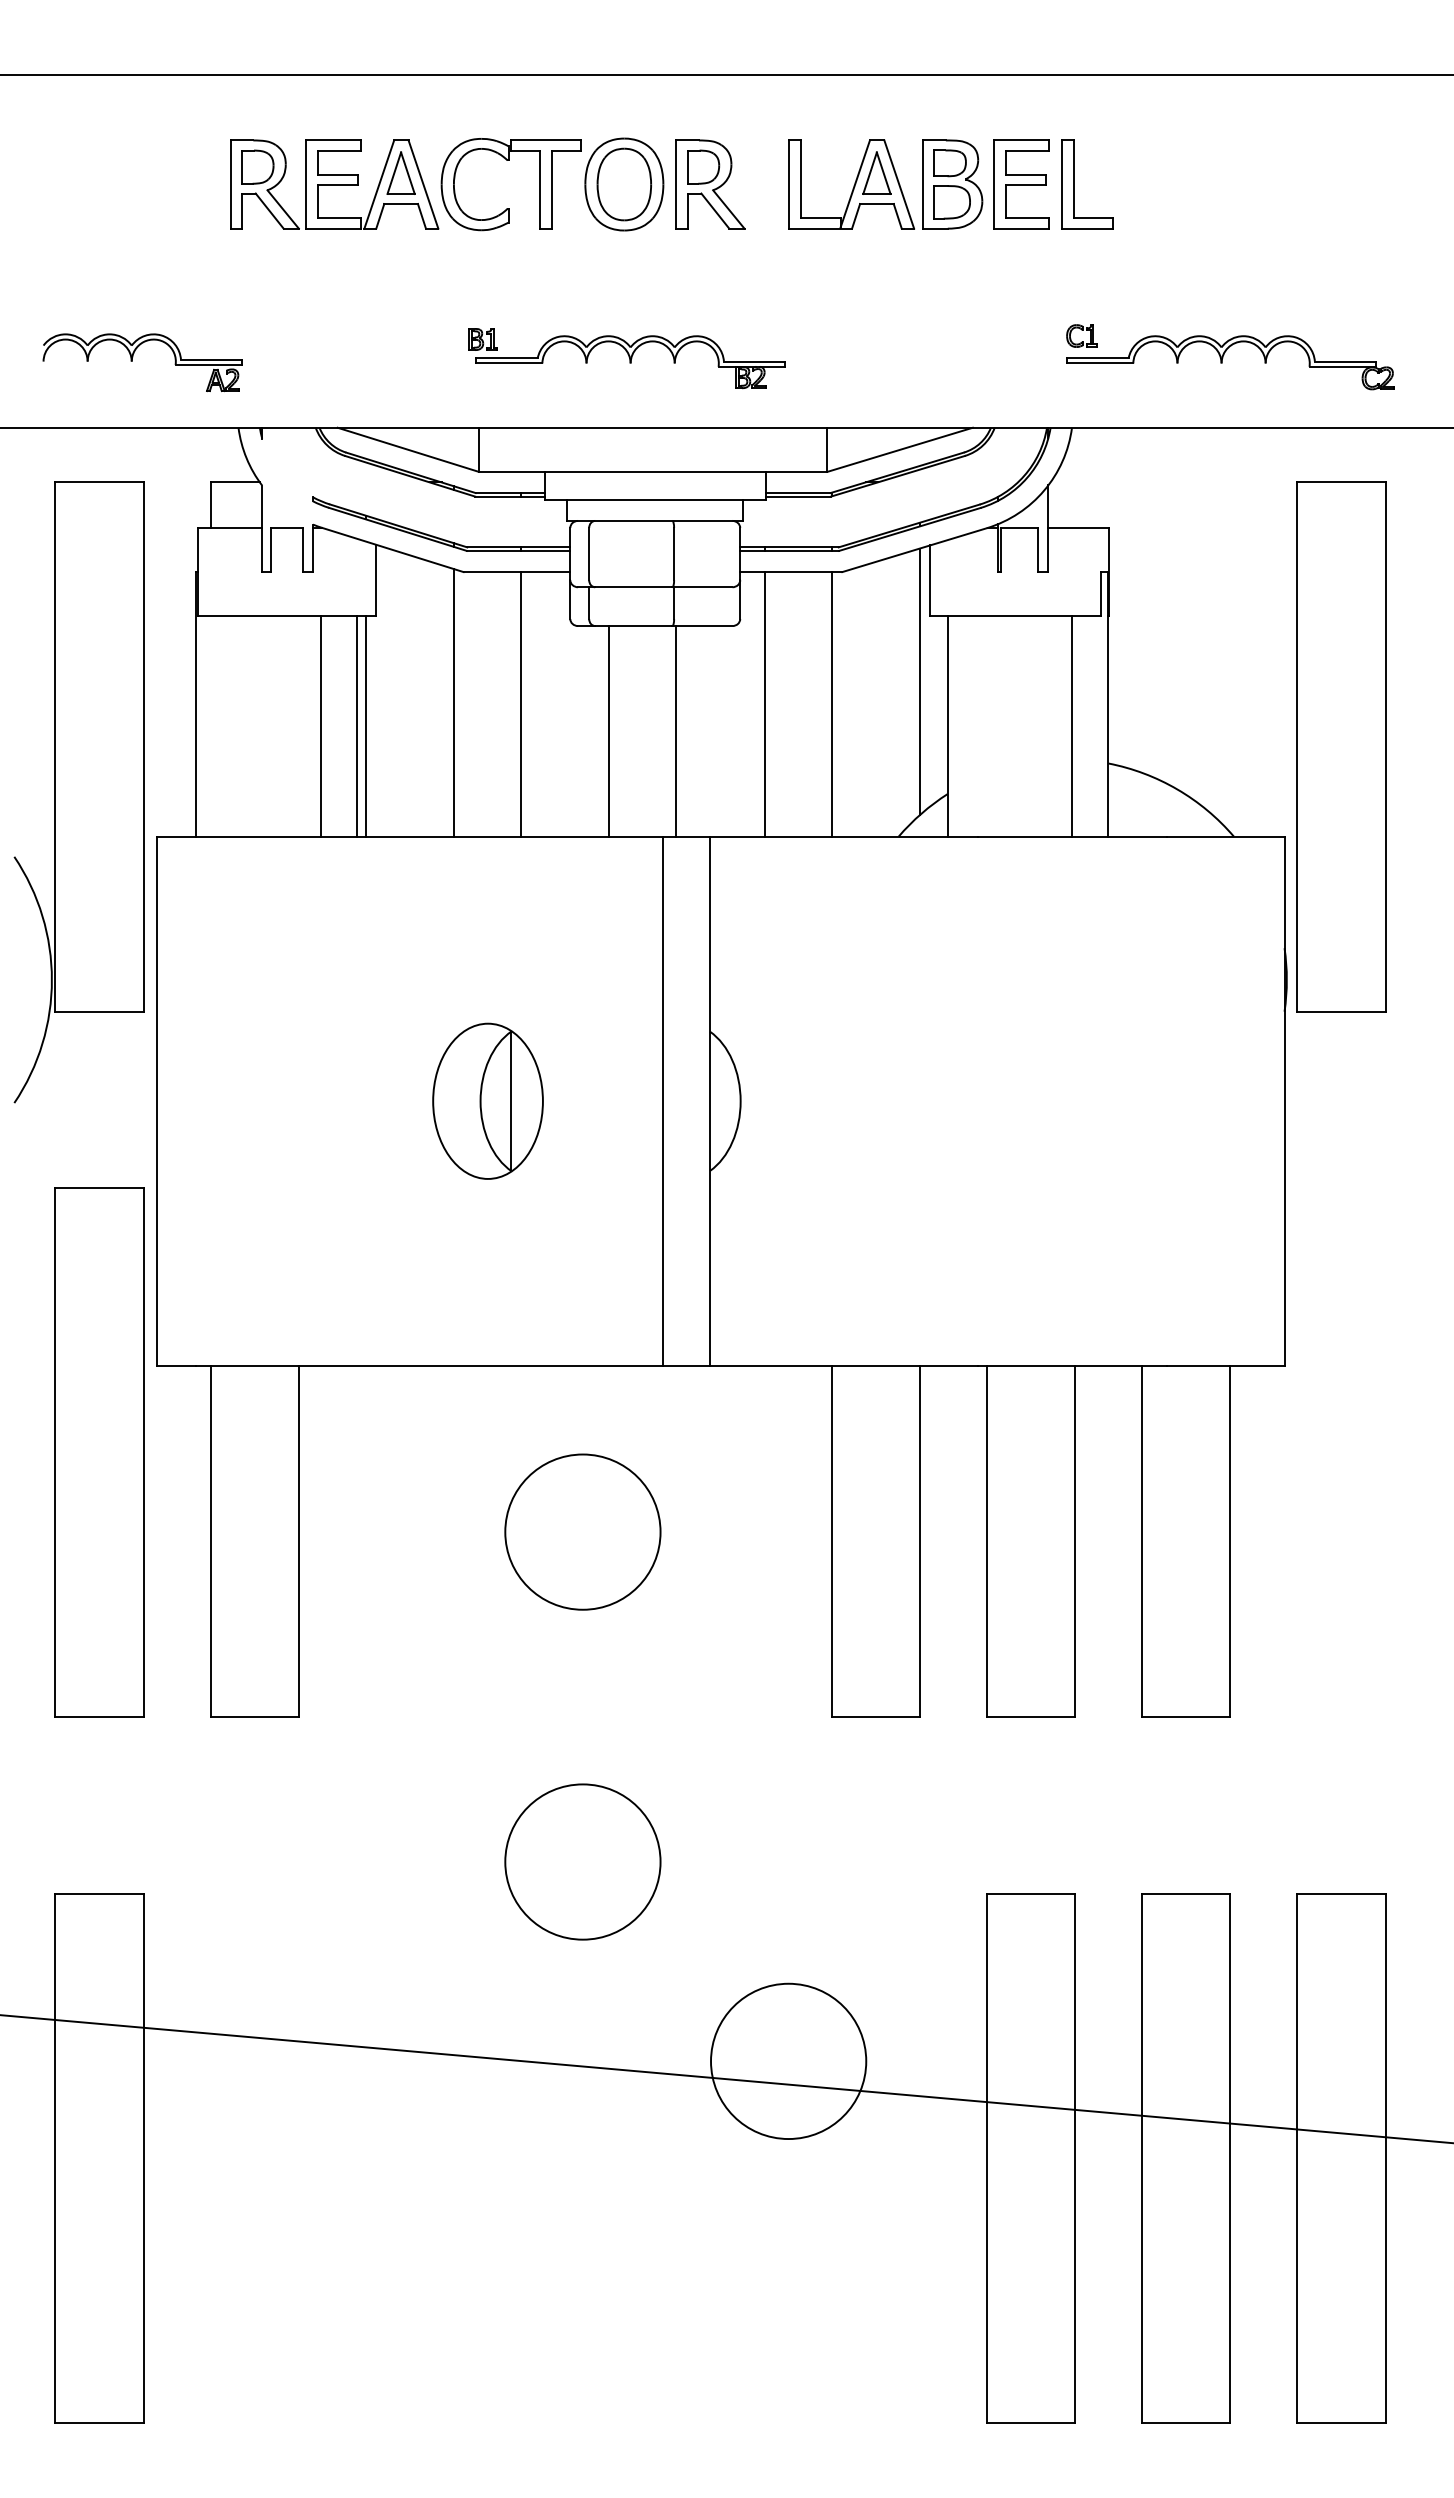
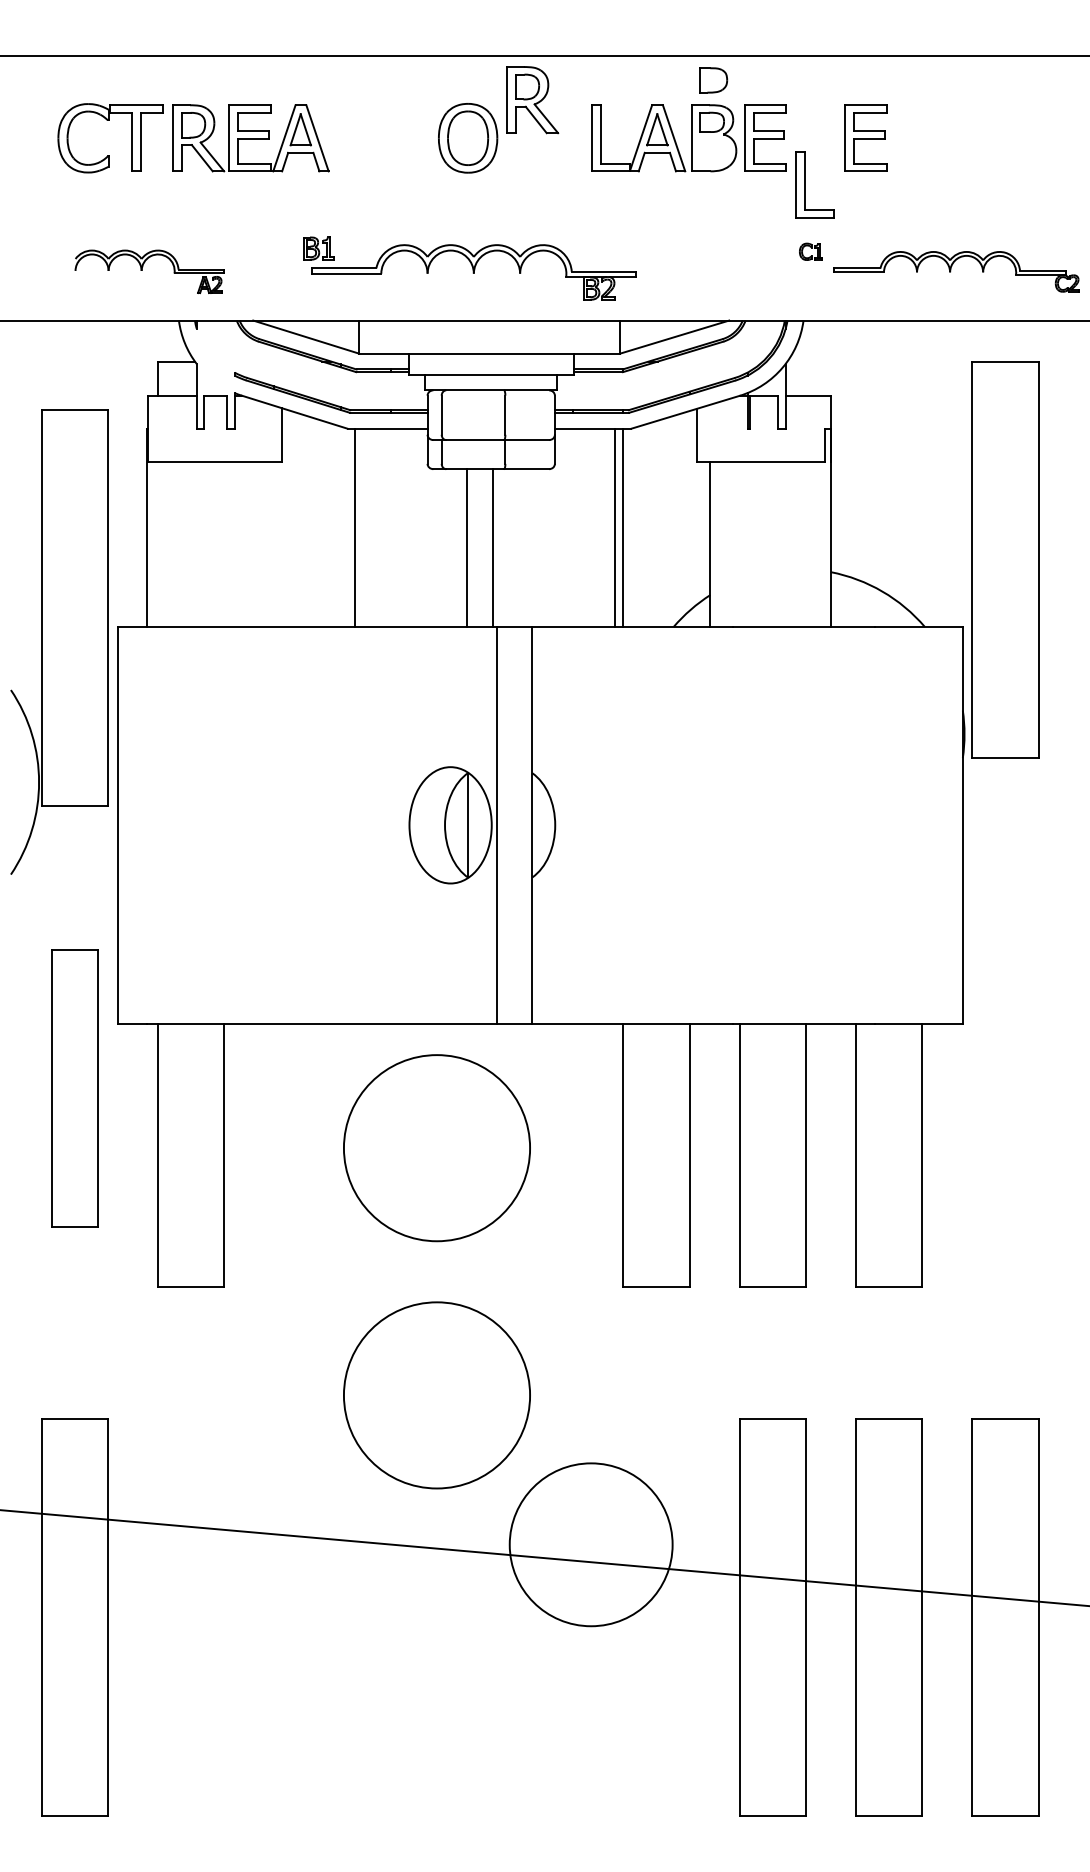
part: (509, 160) -> (109, 120), moved
part: (710, 184) -> (532, 100), moved
part: (1074, 184) -> (805, 184), moved
part: (1155, 184) -> (866, 138), added
part: (951, 202) -> (713, 80), moved
part: (626, 358) -> (469, 268), size x1.4
part: (132, 361) -> (142, 270), moved
part: (1222, 362) -> (950, 271), moved
line: (919, 681) -> (689, 510), removed
line: (454, 702) -> (340, 526), removed
line: (521, 704) -> (355, 527), moved
line: (764, 704) -> (615, 527), moved
line: (320, 726) -> (240, 544), removed
line: (356, 726) -> (267, 544), removed
line: (365, 726) -> (274, 544), removed
line: (1072, 726) -> (803, 544), removed
line: (609, 731) -> (492, 548), moved
line: (676, 731) -> (466, 548), moved
part: (78, 792) -> (59, 641), moved
part: (487, 1100) -> (450, 824), moved
part: (99, 1452) -> (74, 1088), size x0.7
circle: (582, 1531) -> (436, 1147), size x1.6
circle: (582, 1861) -> (436, 1395), size x1.6
circle: (788, 2061) -> (591, 1544), size x1.4

